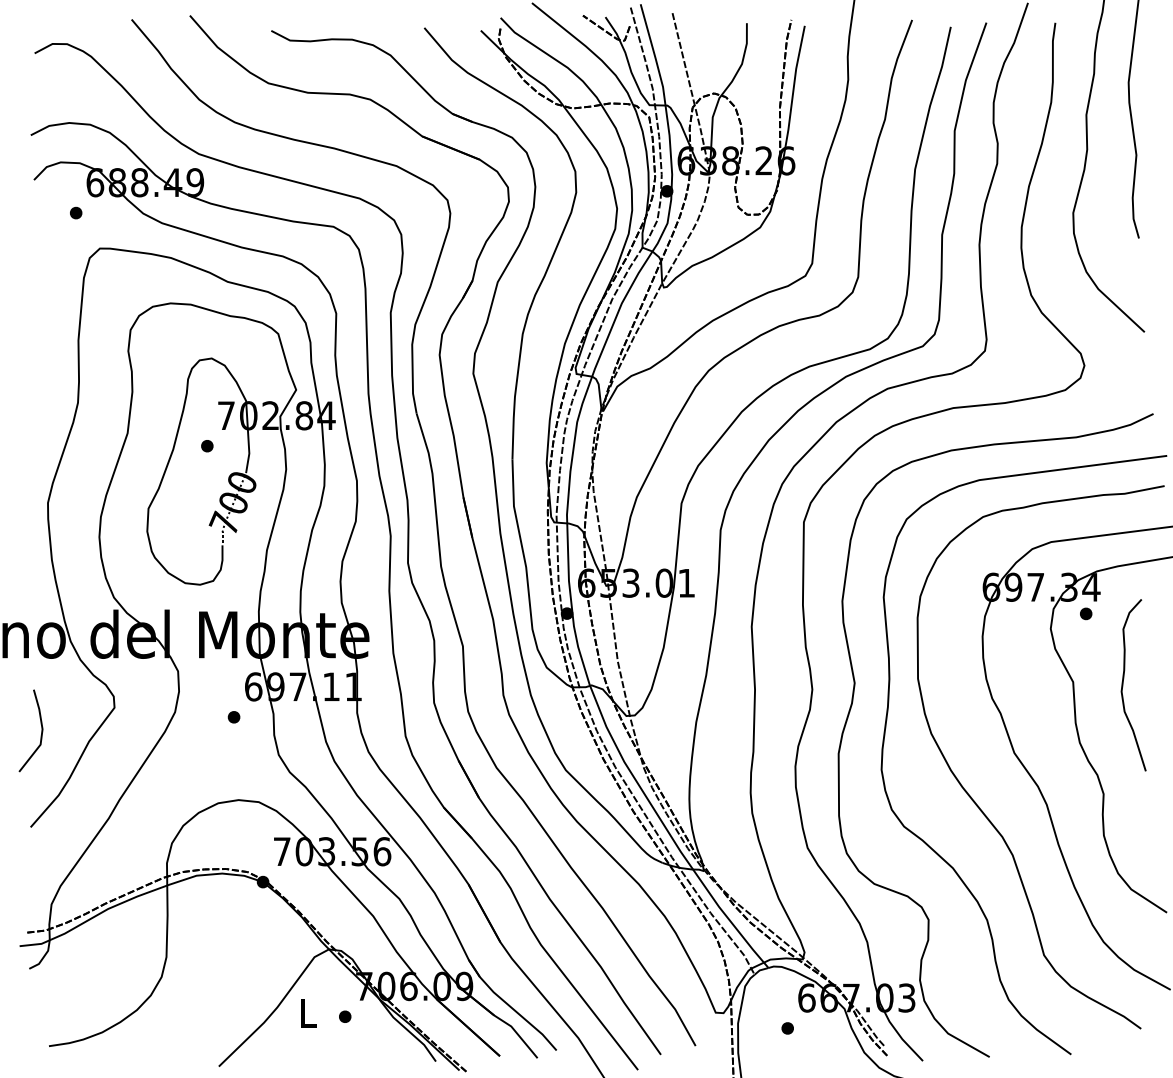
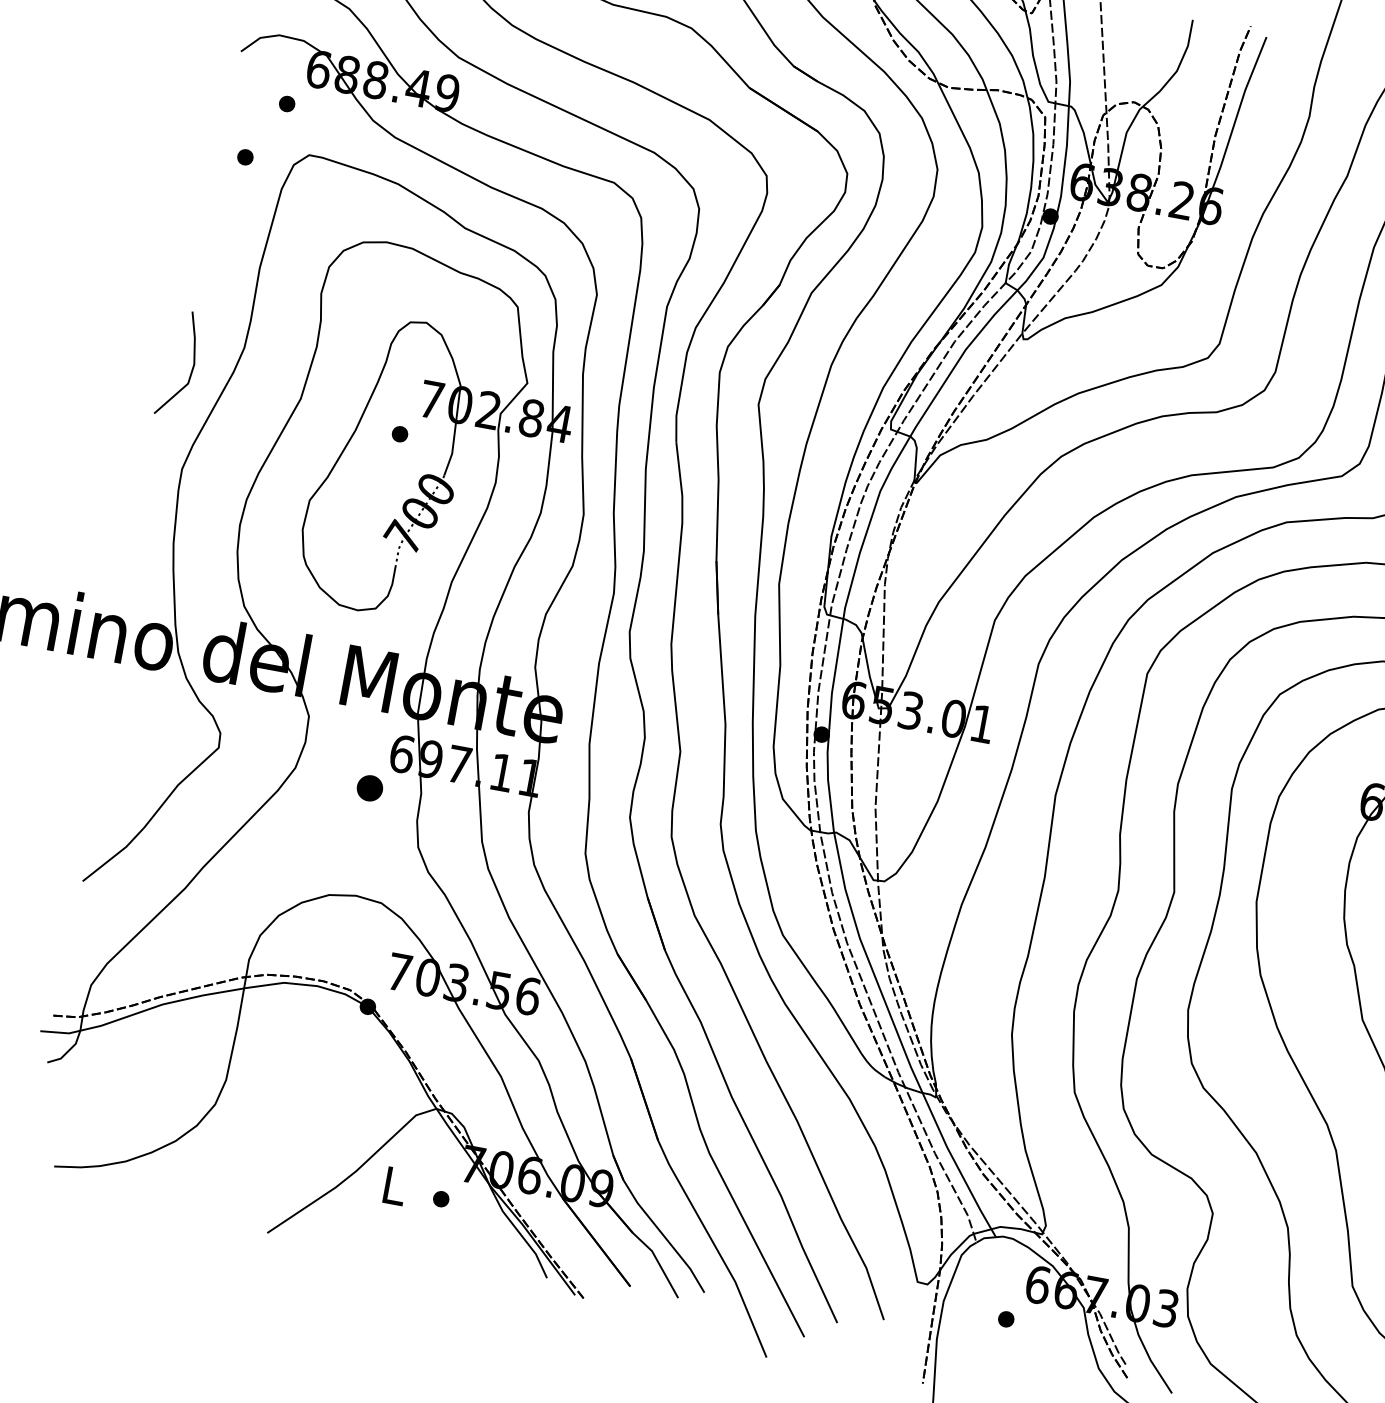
part: (52, 258) -> (245, 156), added
part: (233, 717) -> (369, 788), size x1.6
line: (41, 730) -> (192, 365), moved

